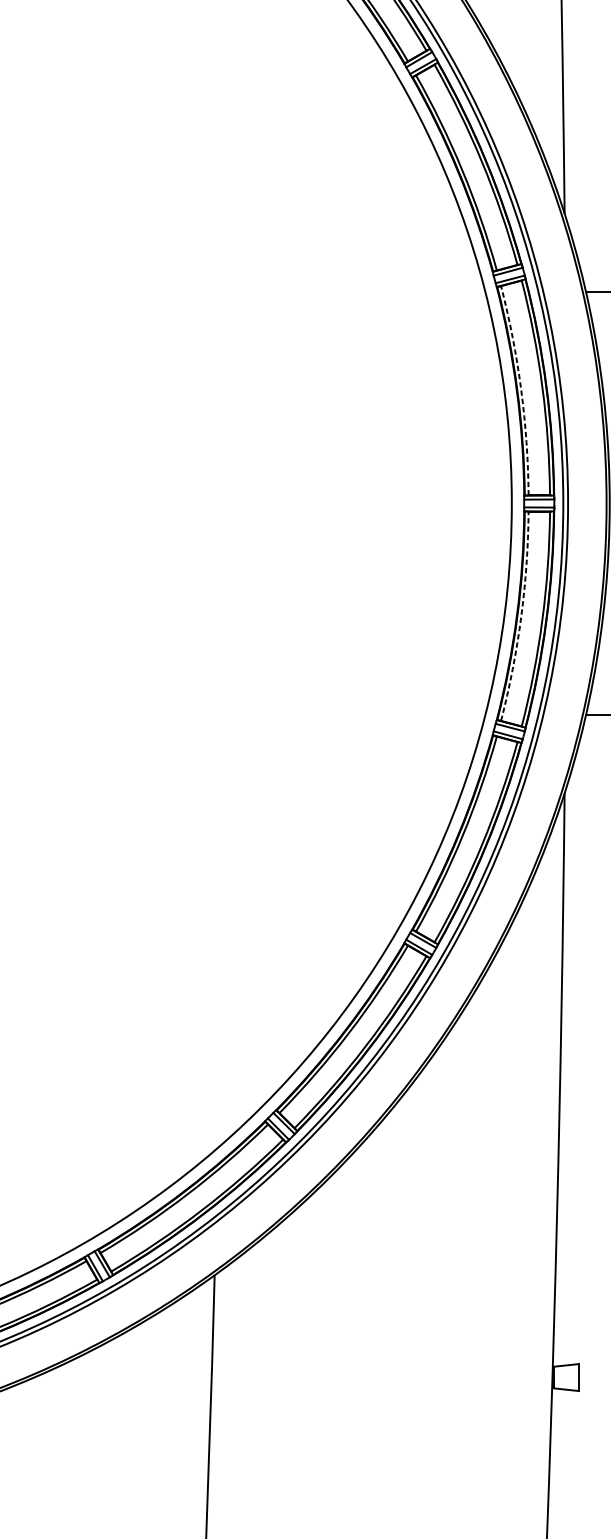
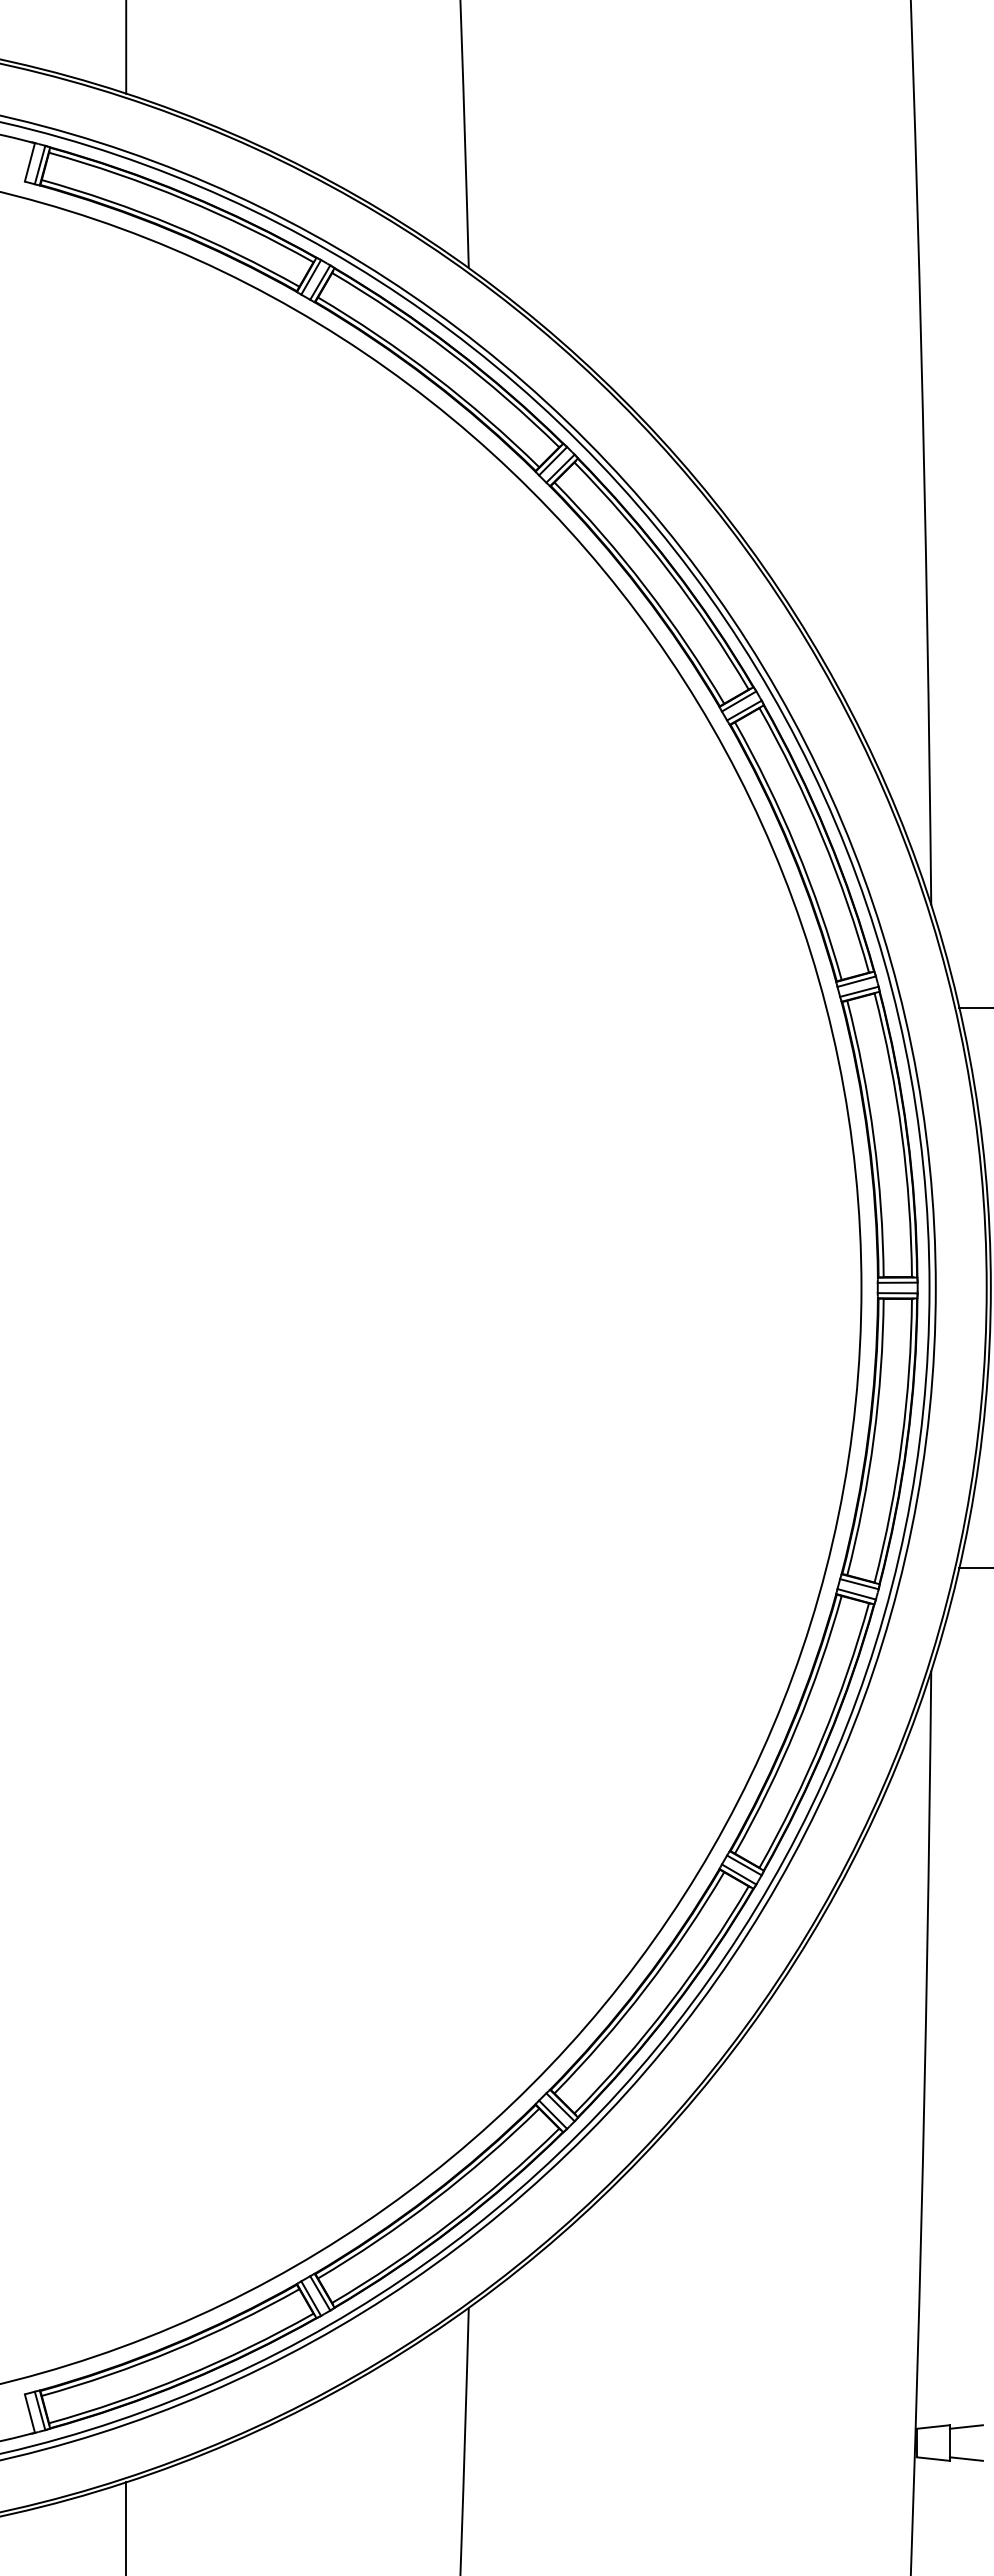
arc: (520, 389) -> (873, 1137), dashed -> solid
arc: (520, 617) -> (873, 1438), dashed -> solid
line: (590, 1365) -> (965, 2426), added
line: (590, 1389) -> (965, 2458), added

